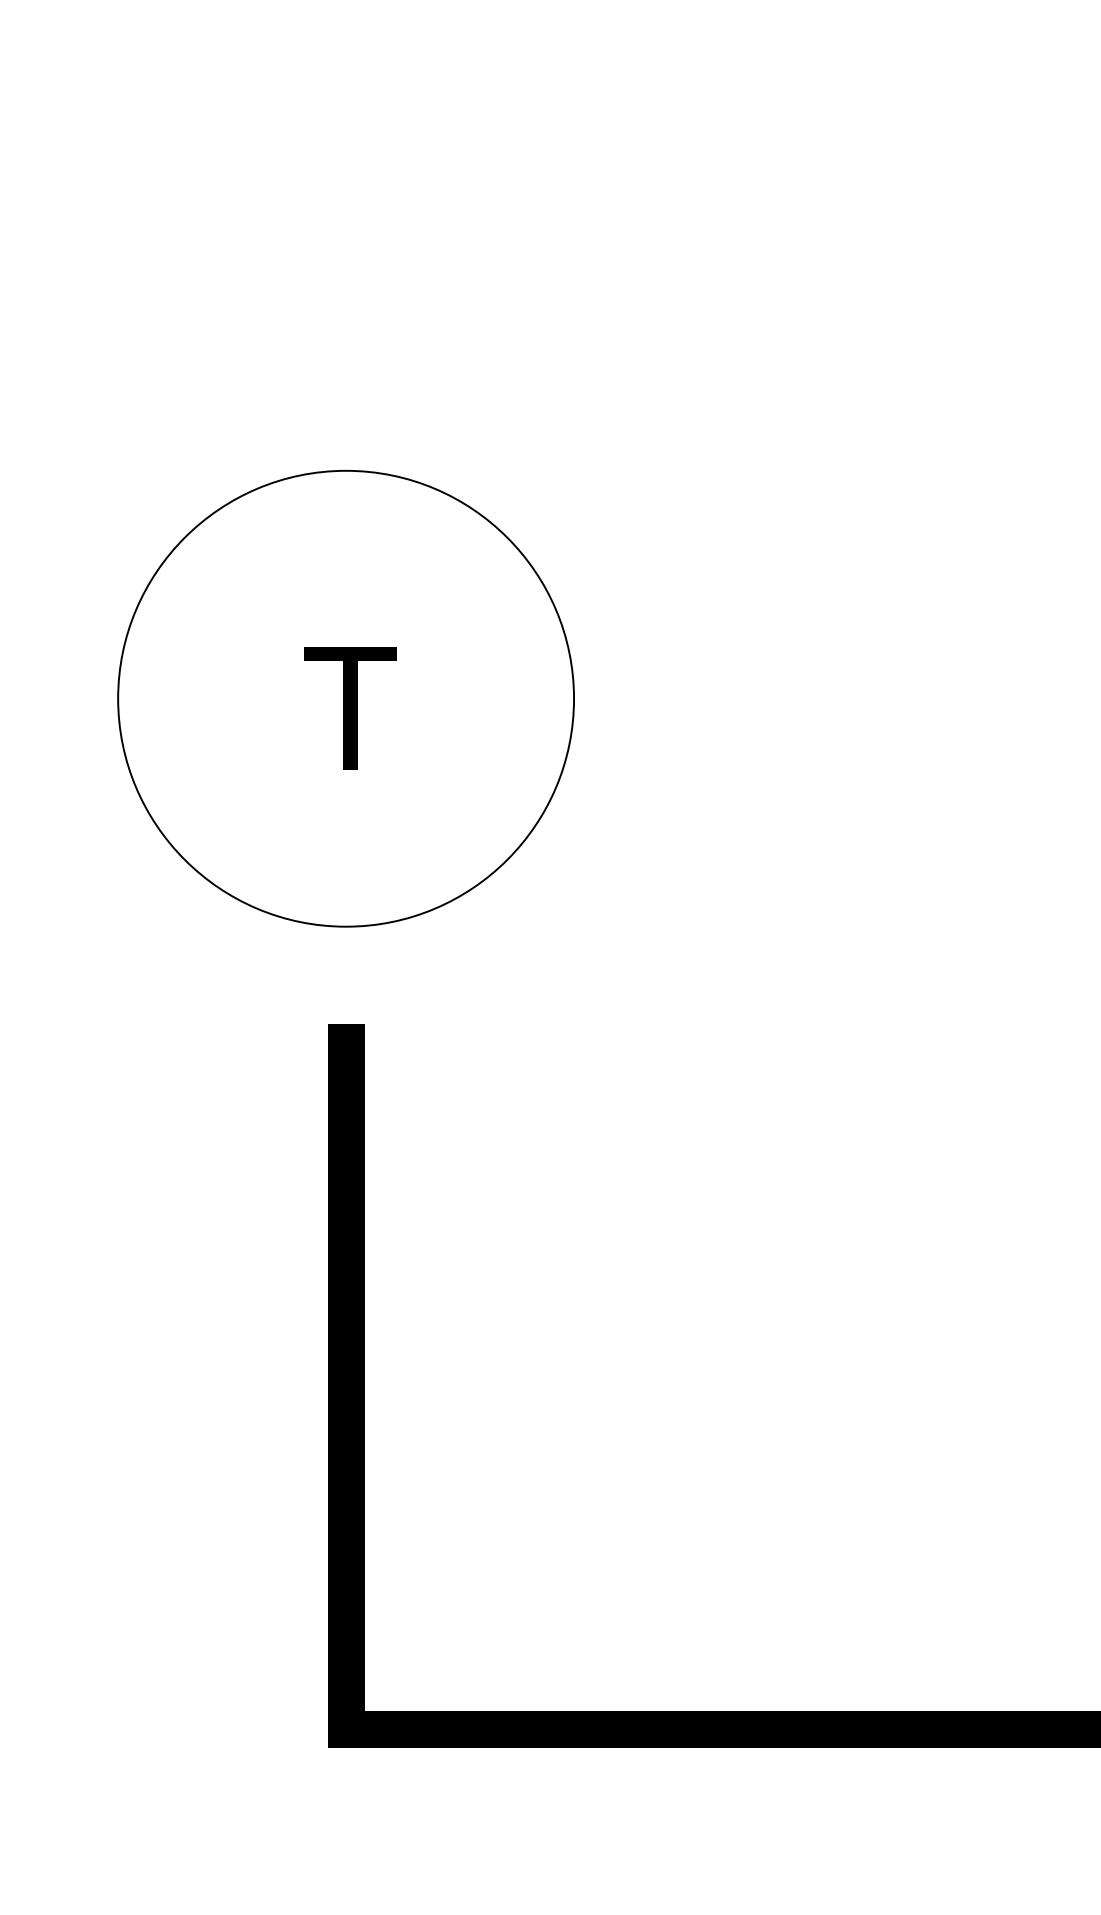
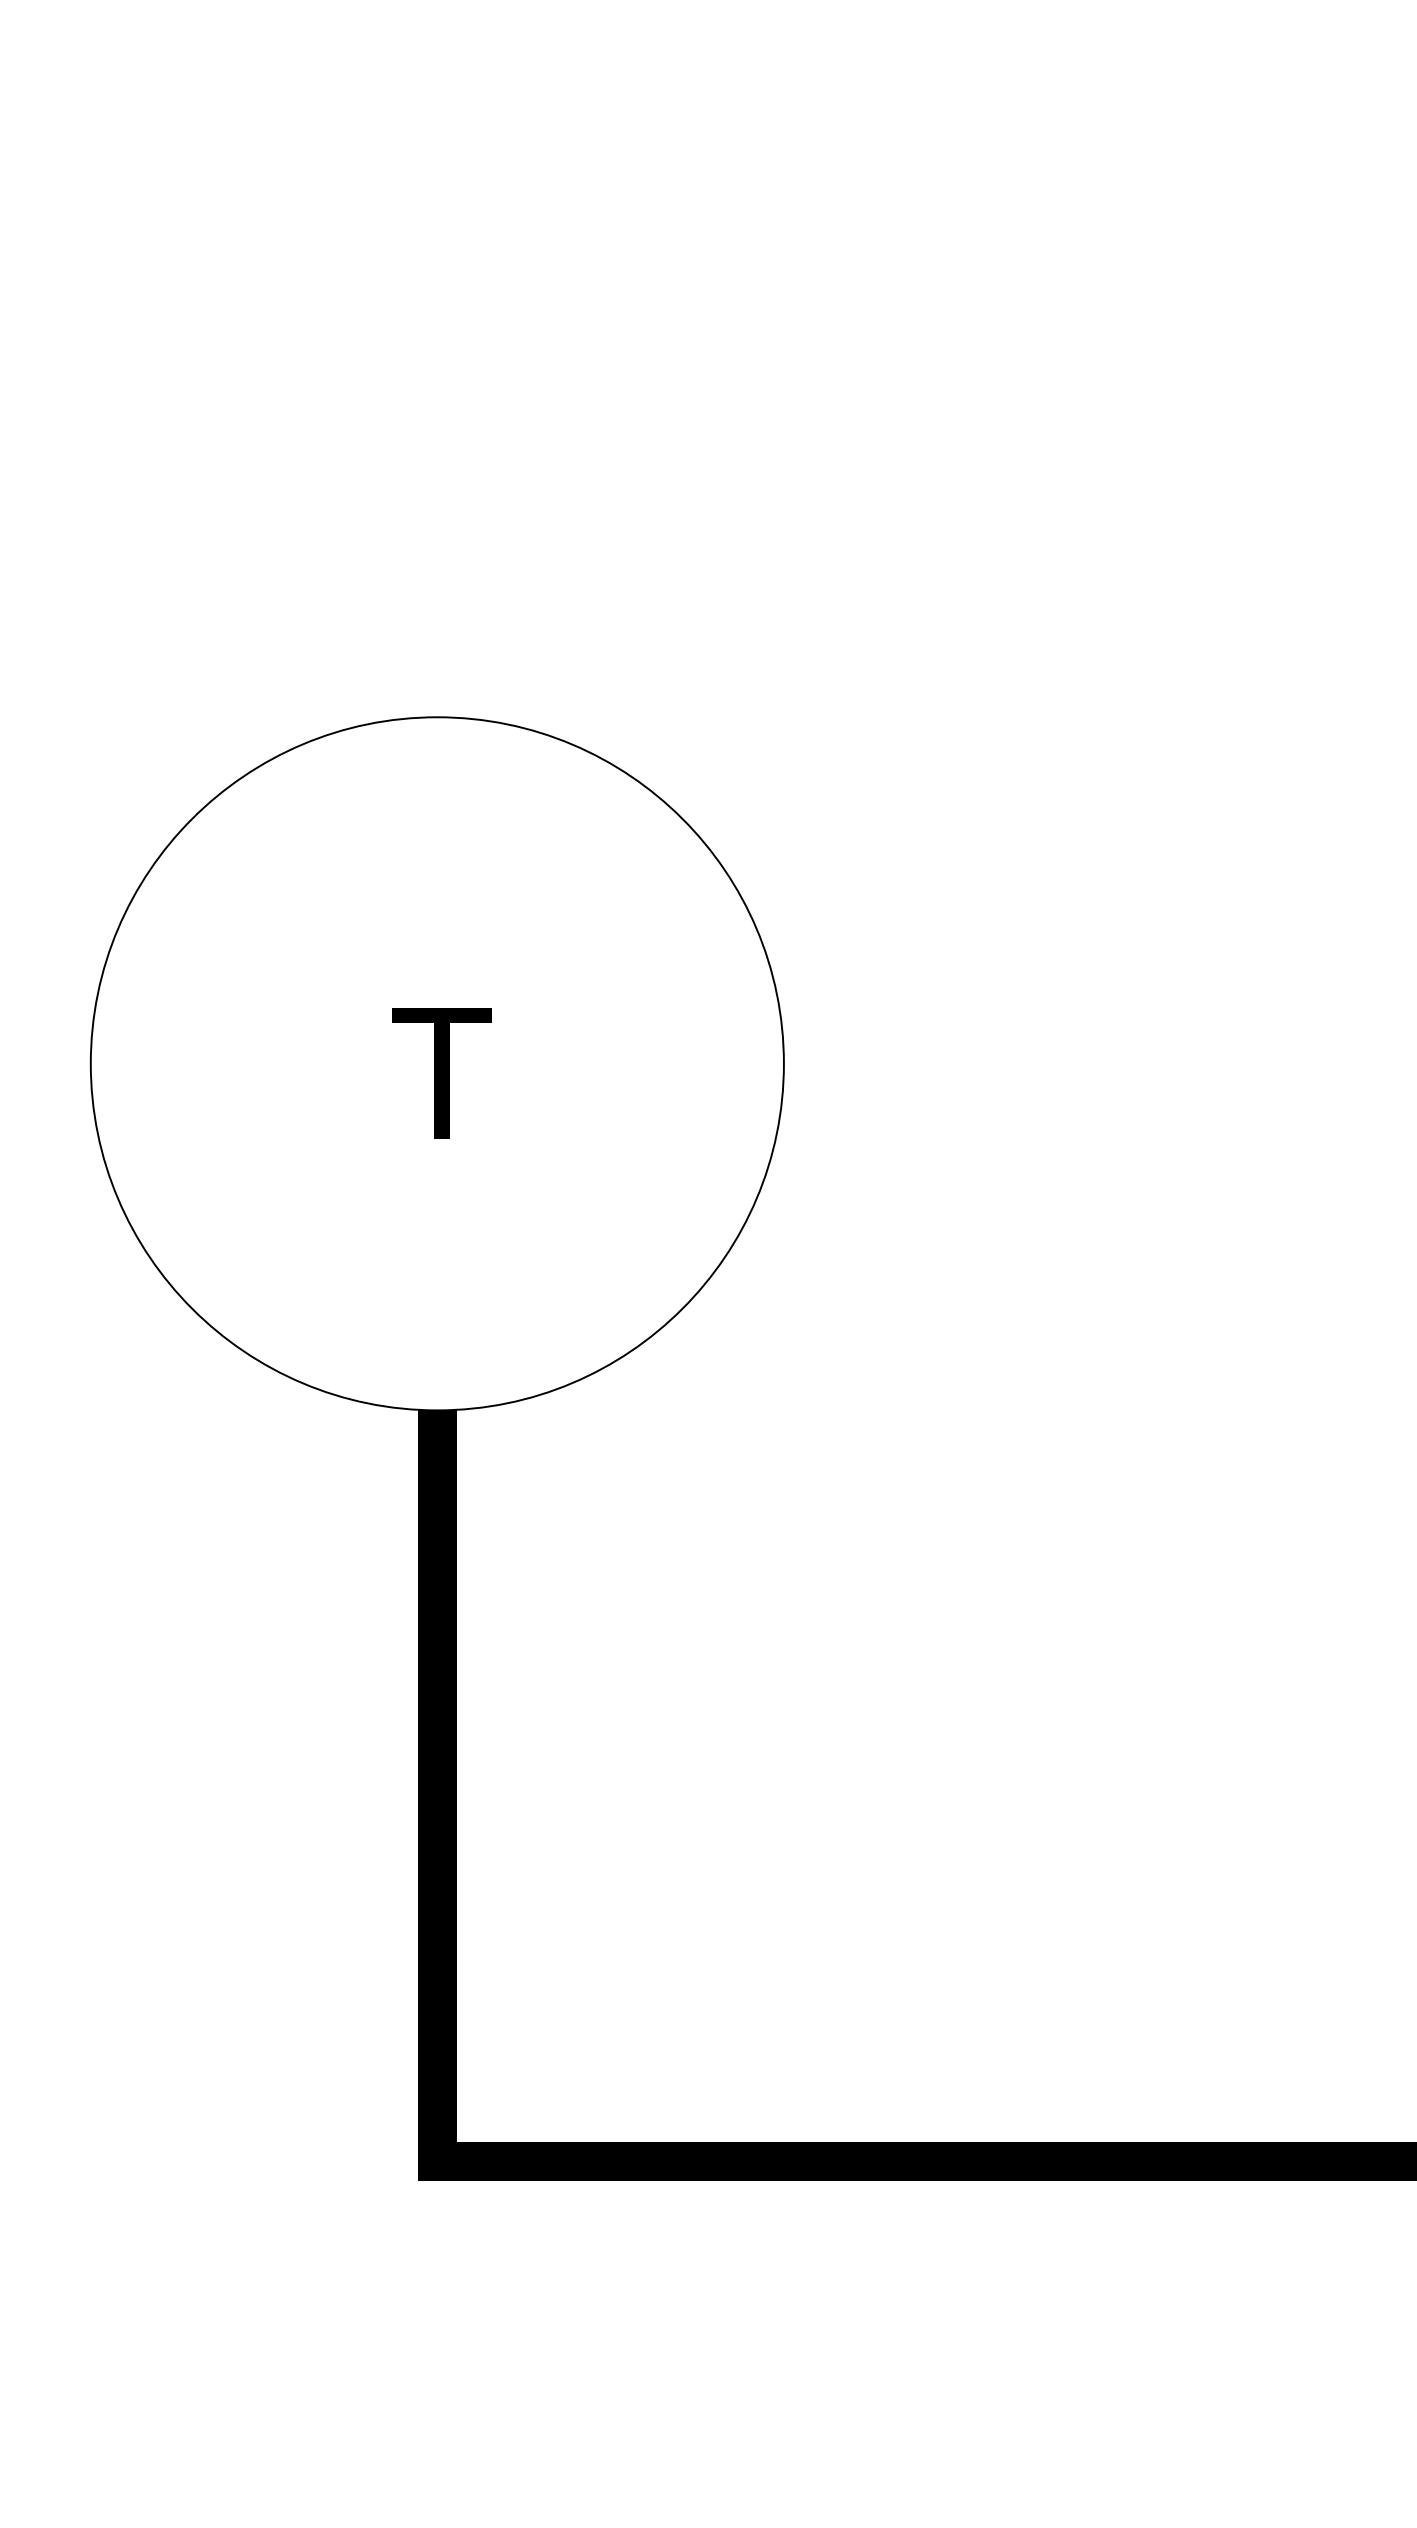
circle: (345, 698) -> (436, 1063), size x1.43

